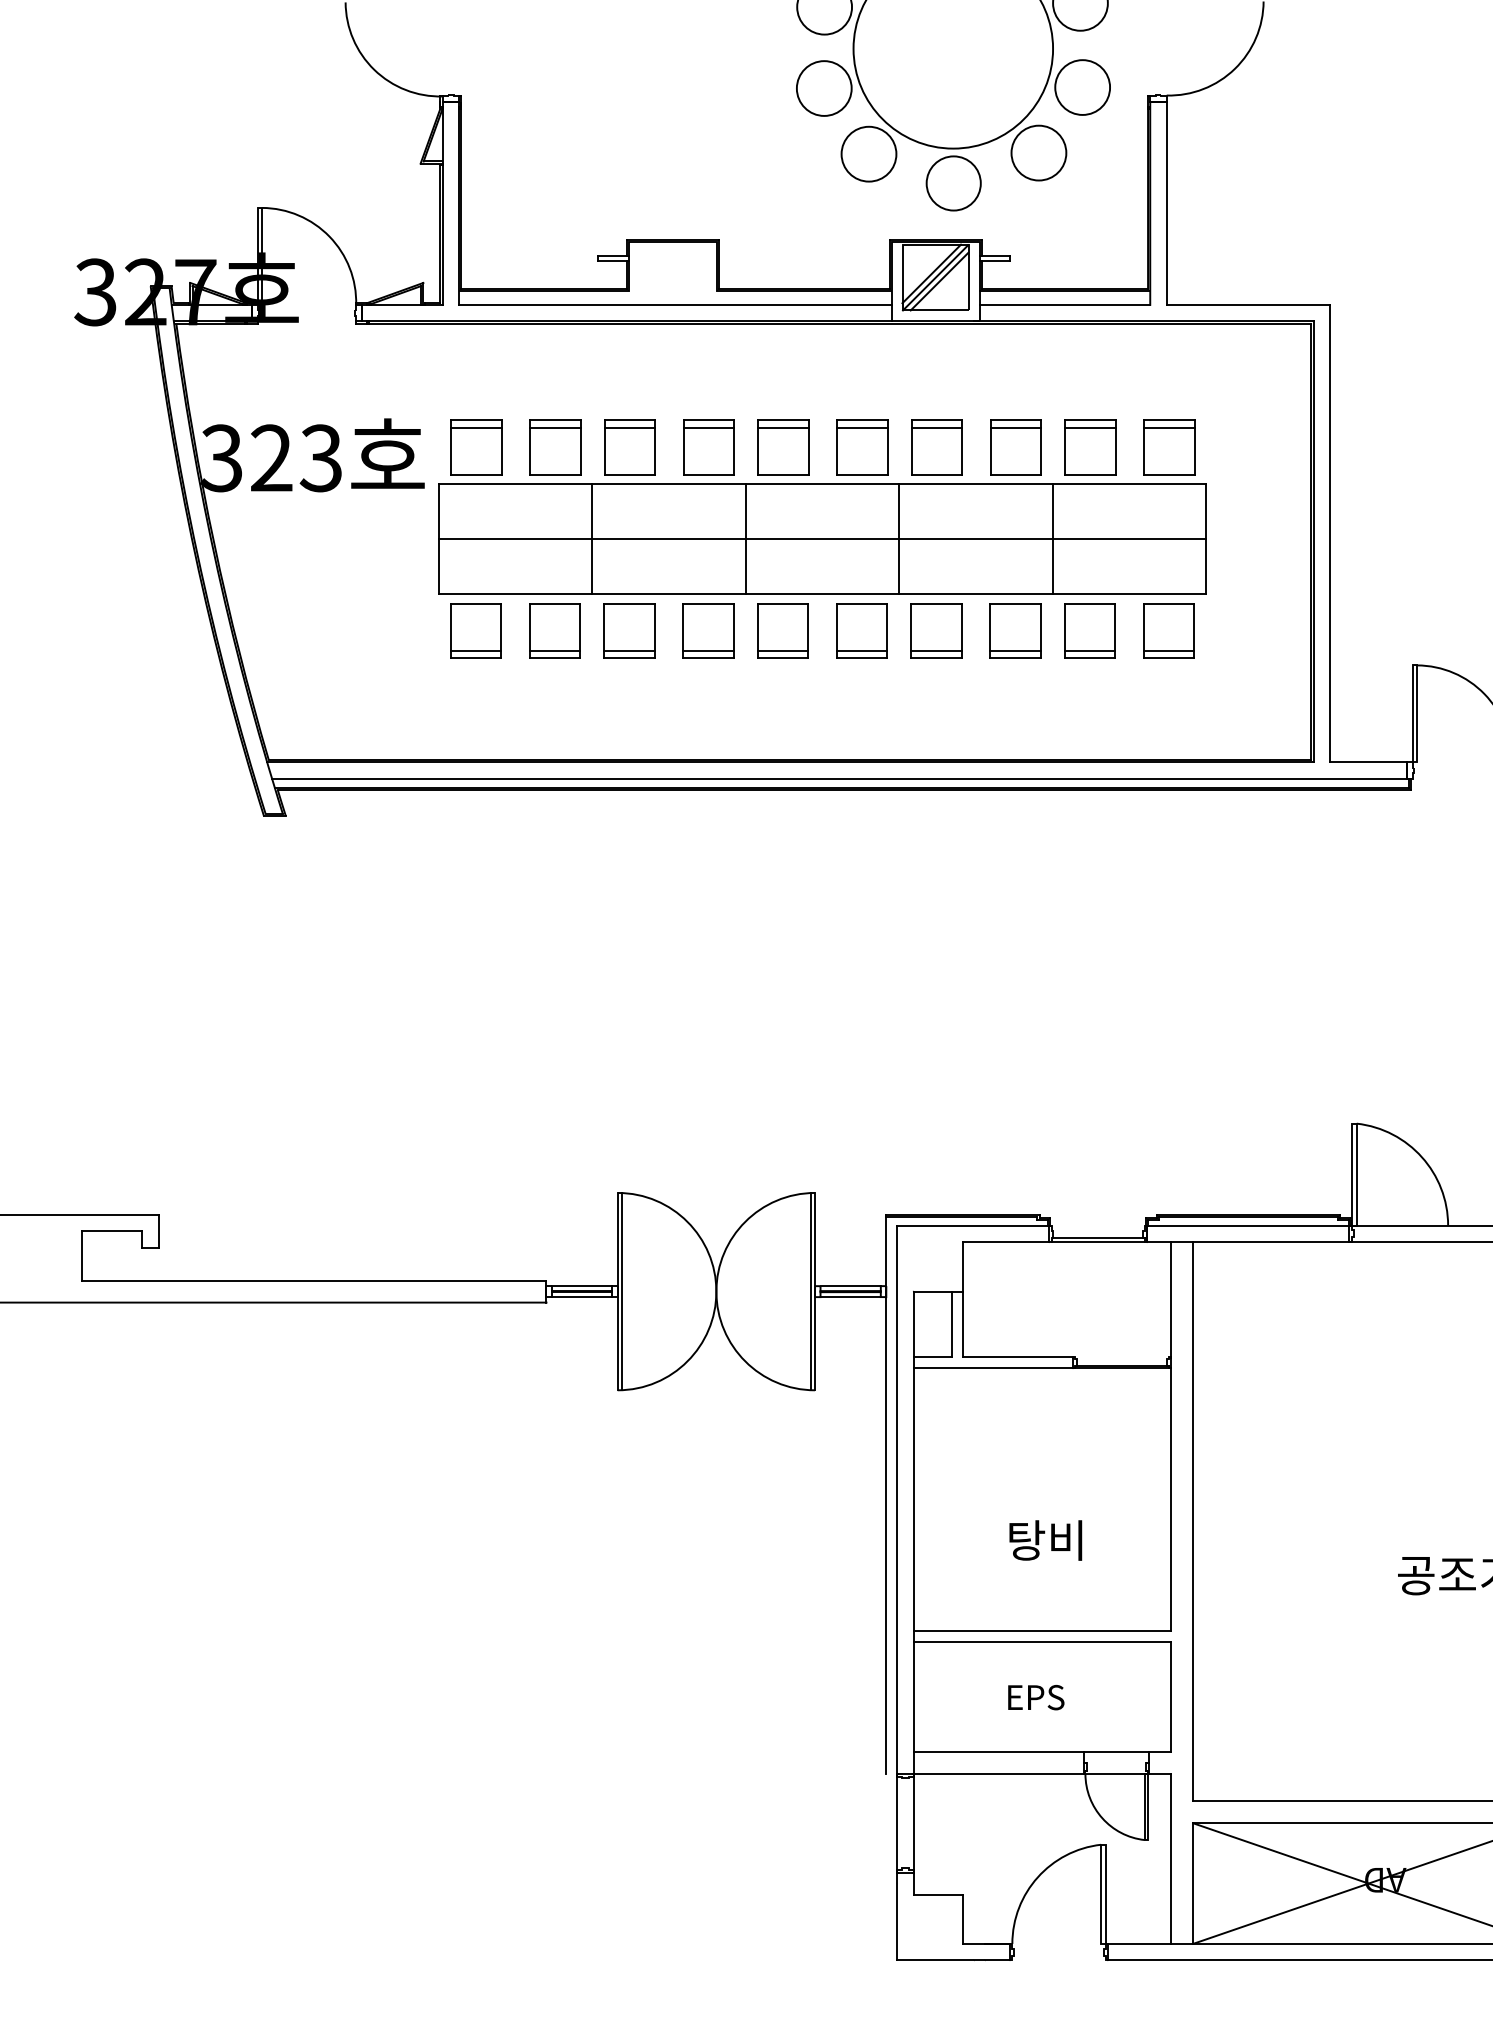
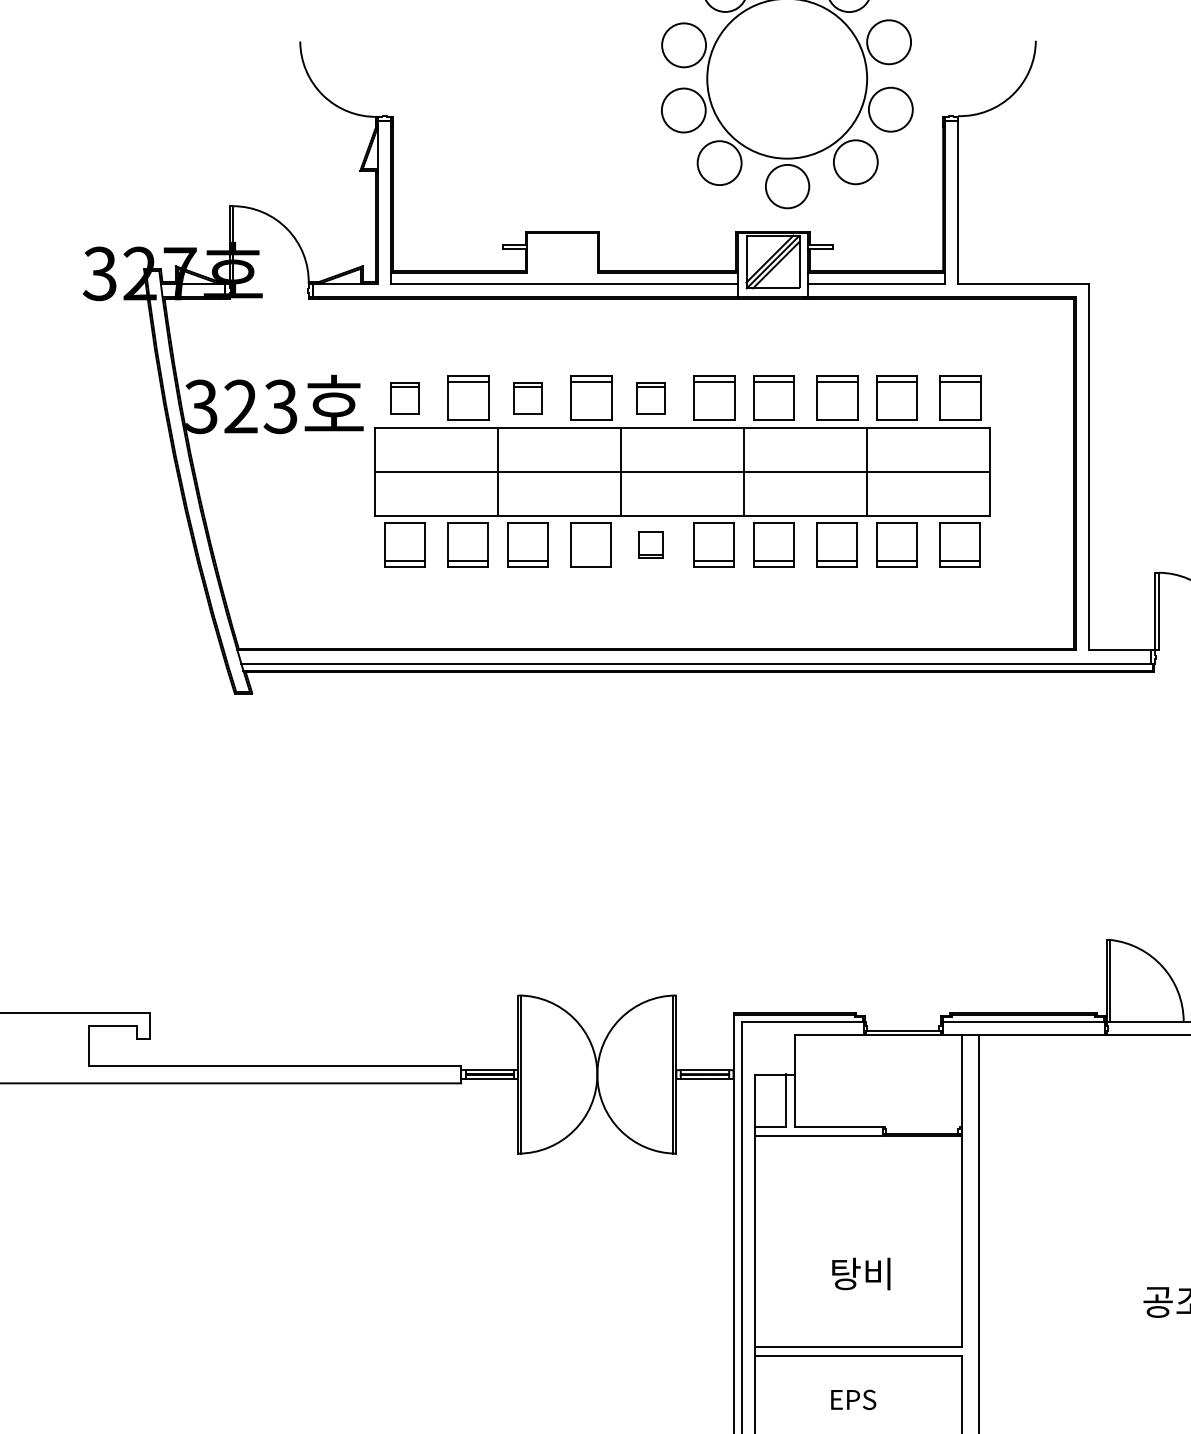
part: (476, 447) -> (405, 398), size x0.7
part: (629, 447) -> (527, 398), size x0.7
part: (783, 447) -> (651, 398), size x0.7
part: (782, 630) -> (650, 544), size x0.6
line: (708, 650) -> (591, 560), removed

